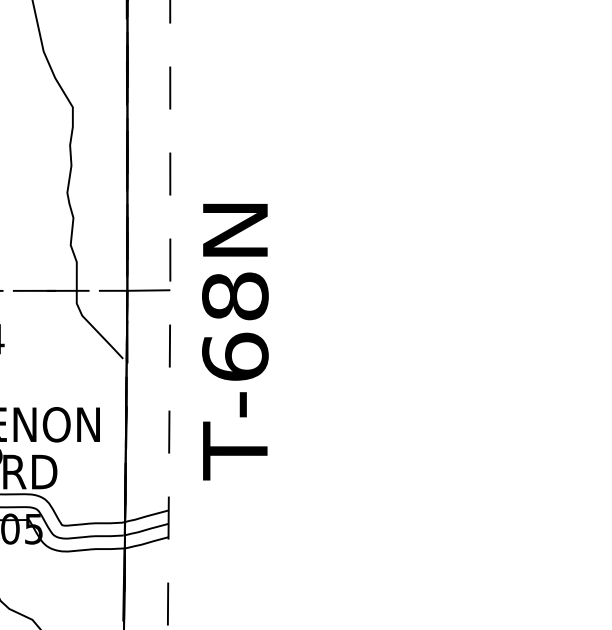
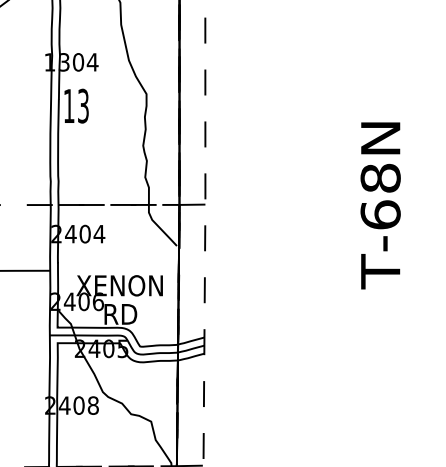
text: (235, 341) -> (380, 205), moved

